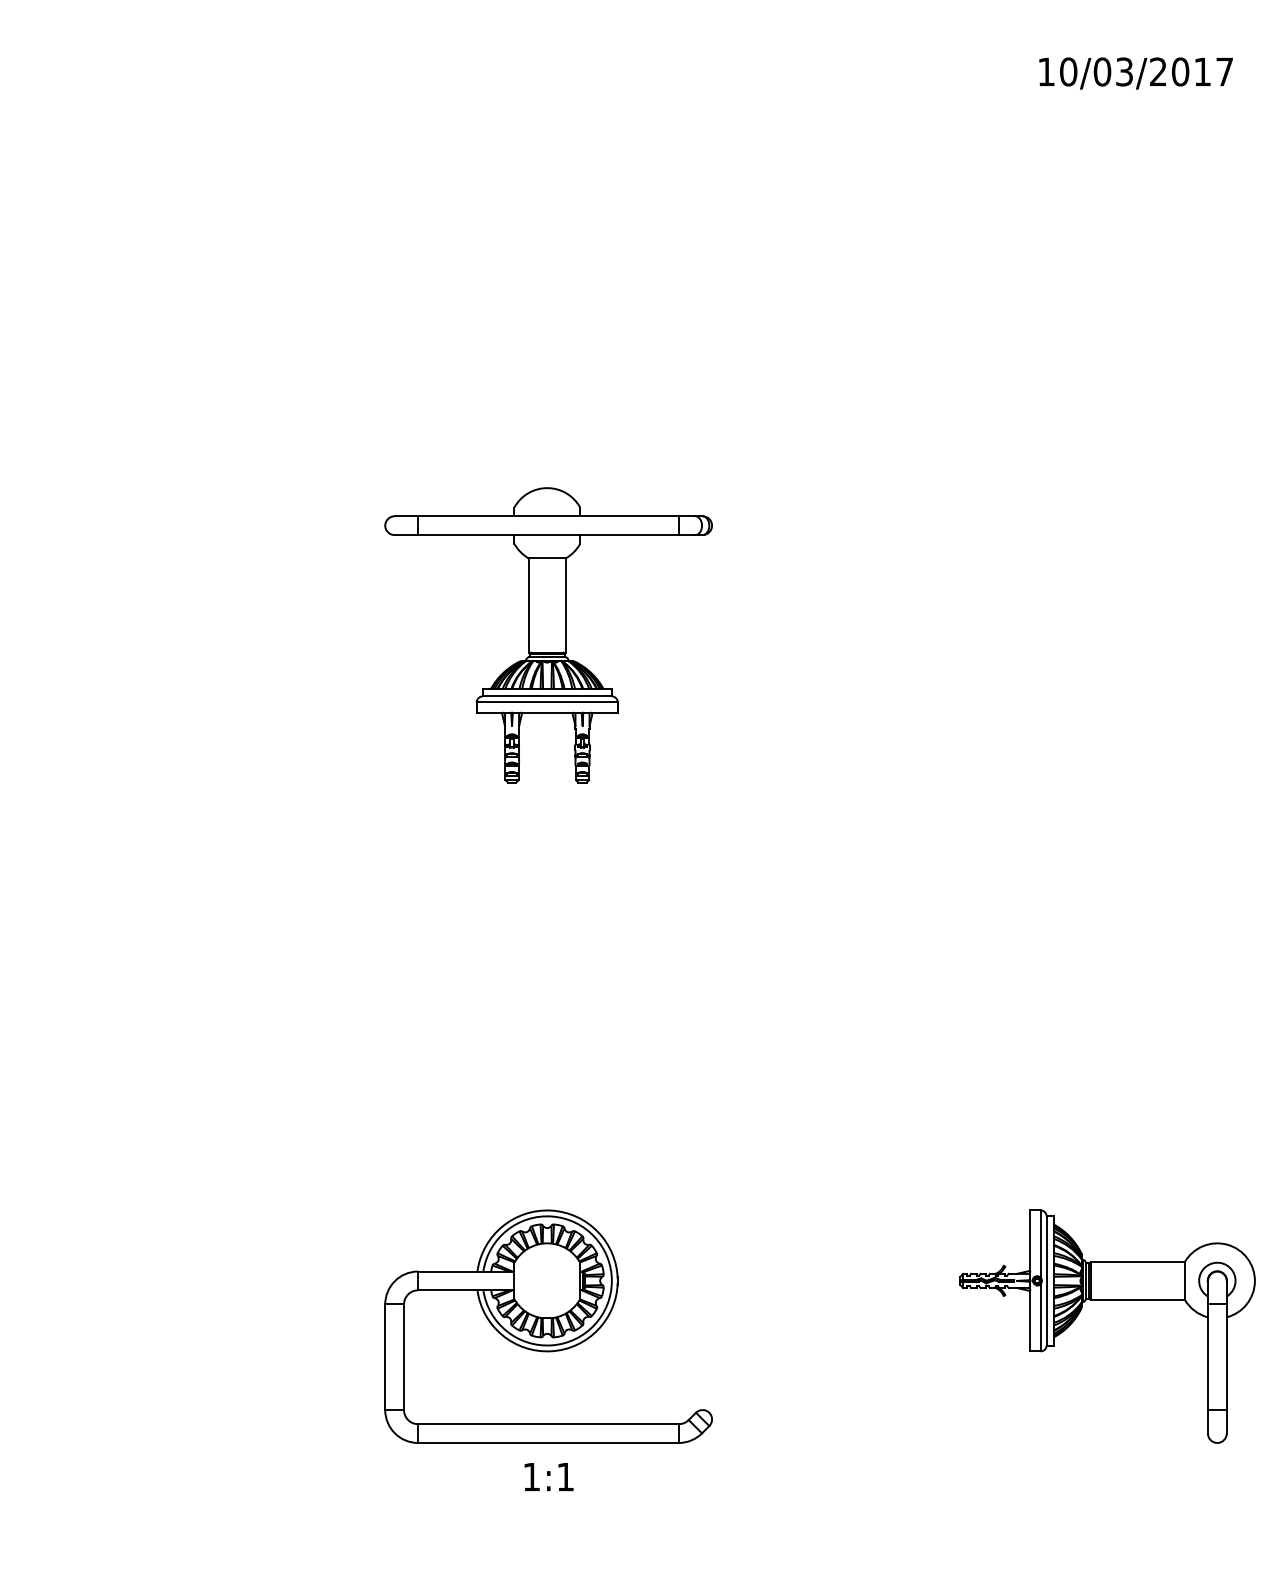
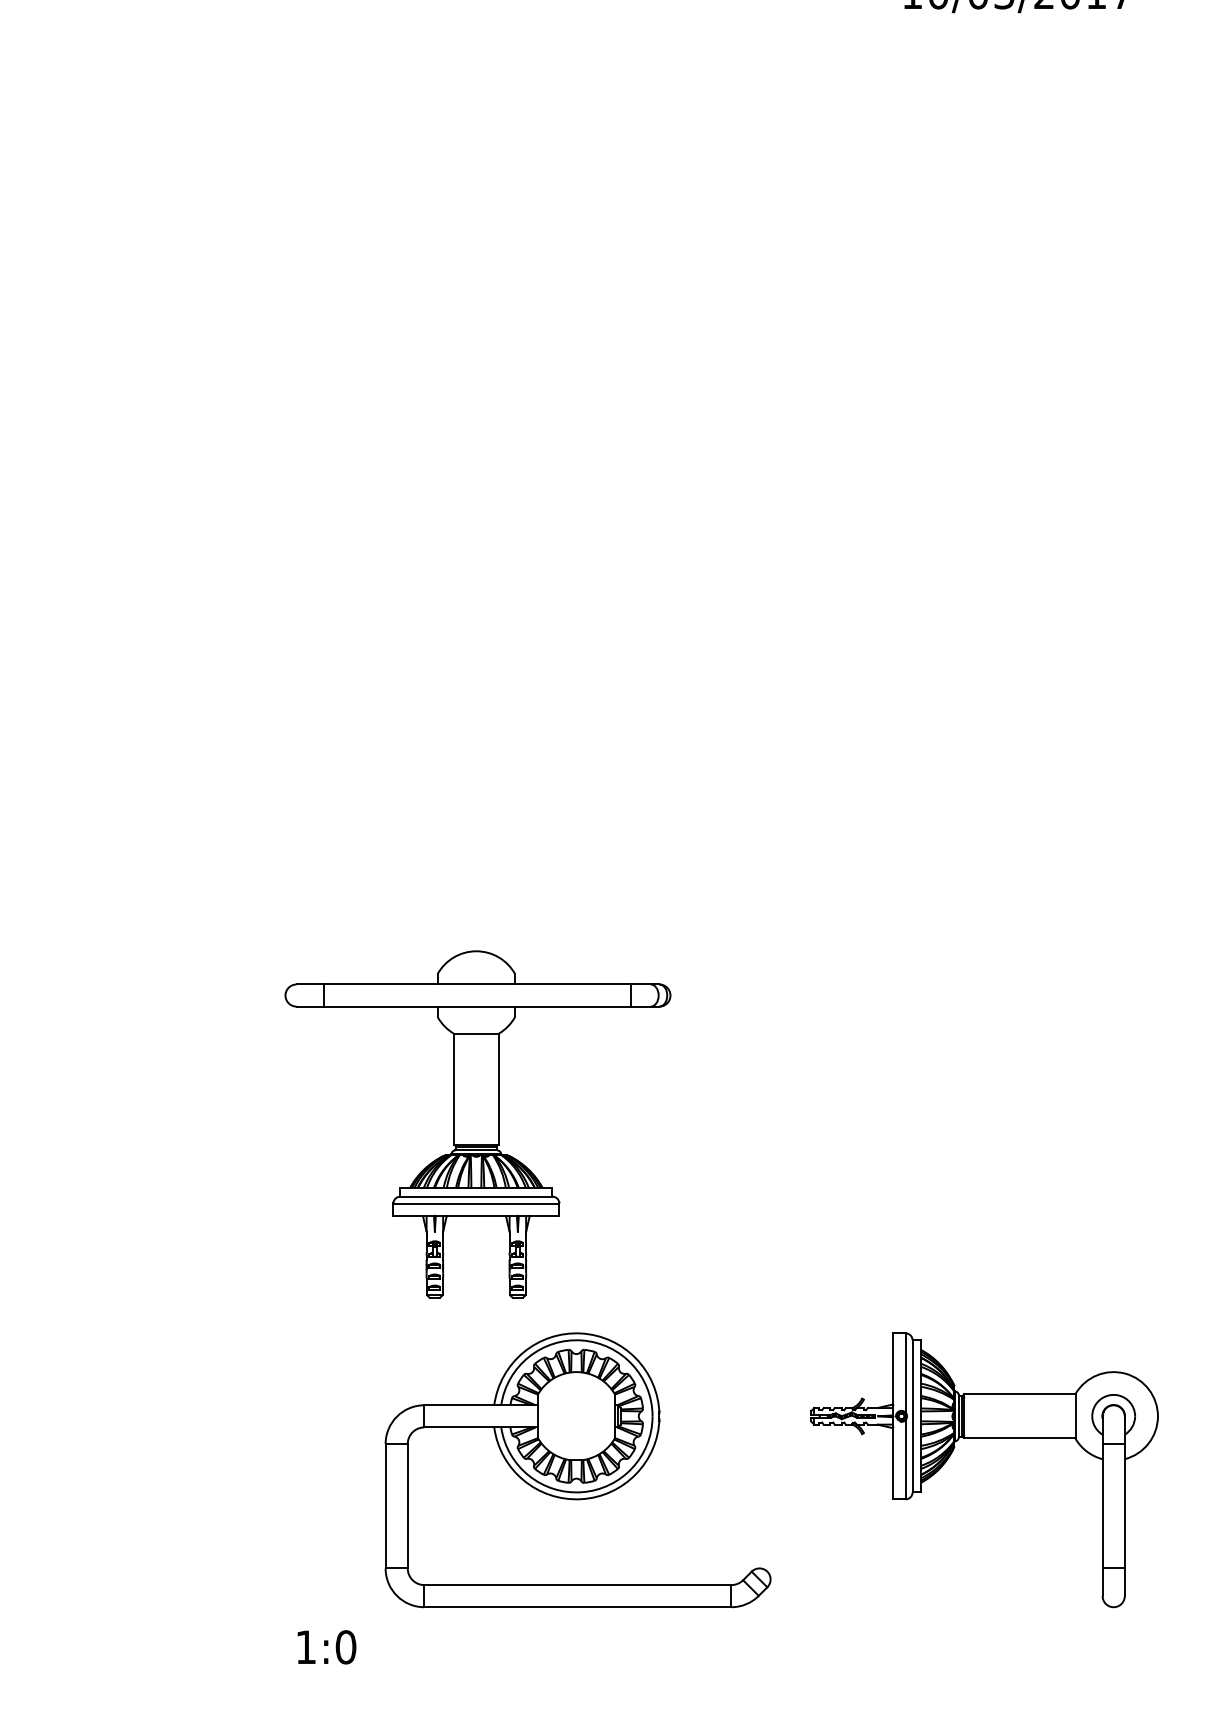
part: (548, 635) -> (477, 1124), moved
part: (548, 1326) -> (577, 1470), moved
text: (565, 1476) -> (345, 1646), 1:1 -> 1:0

